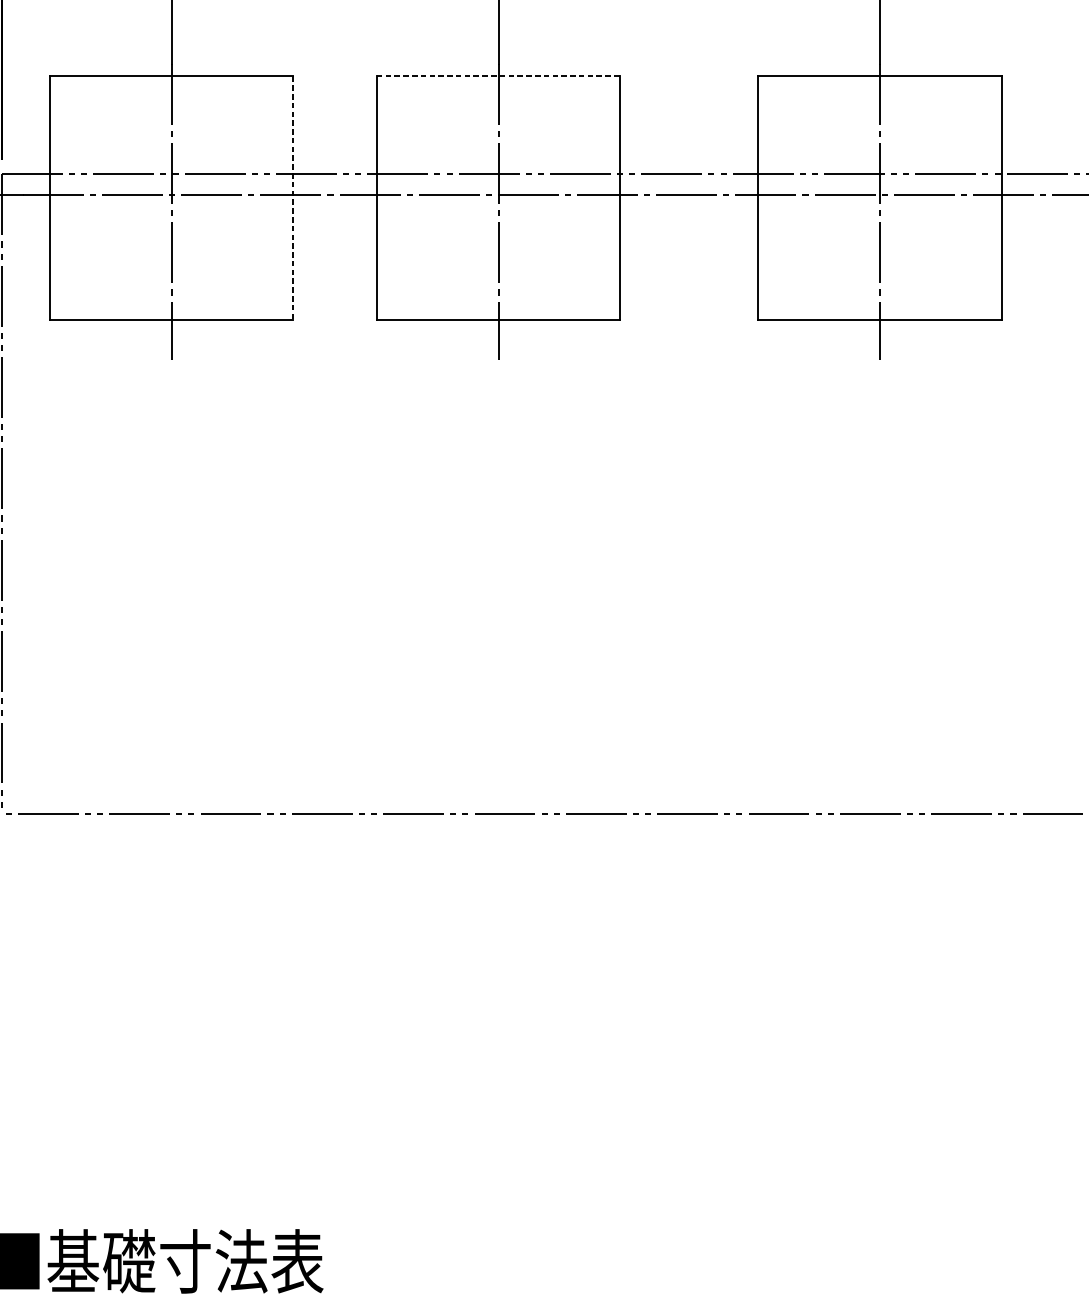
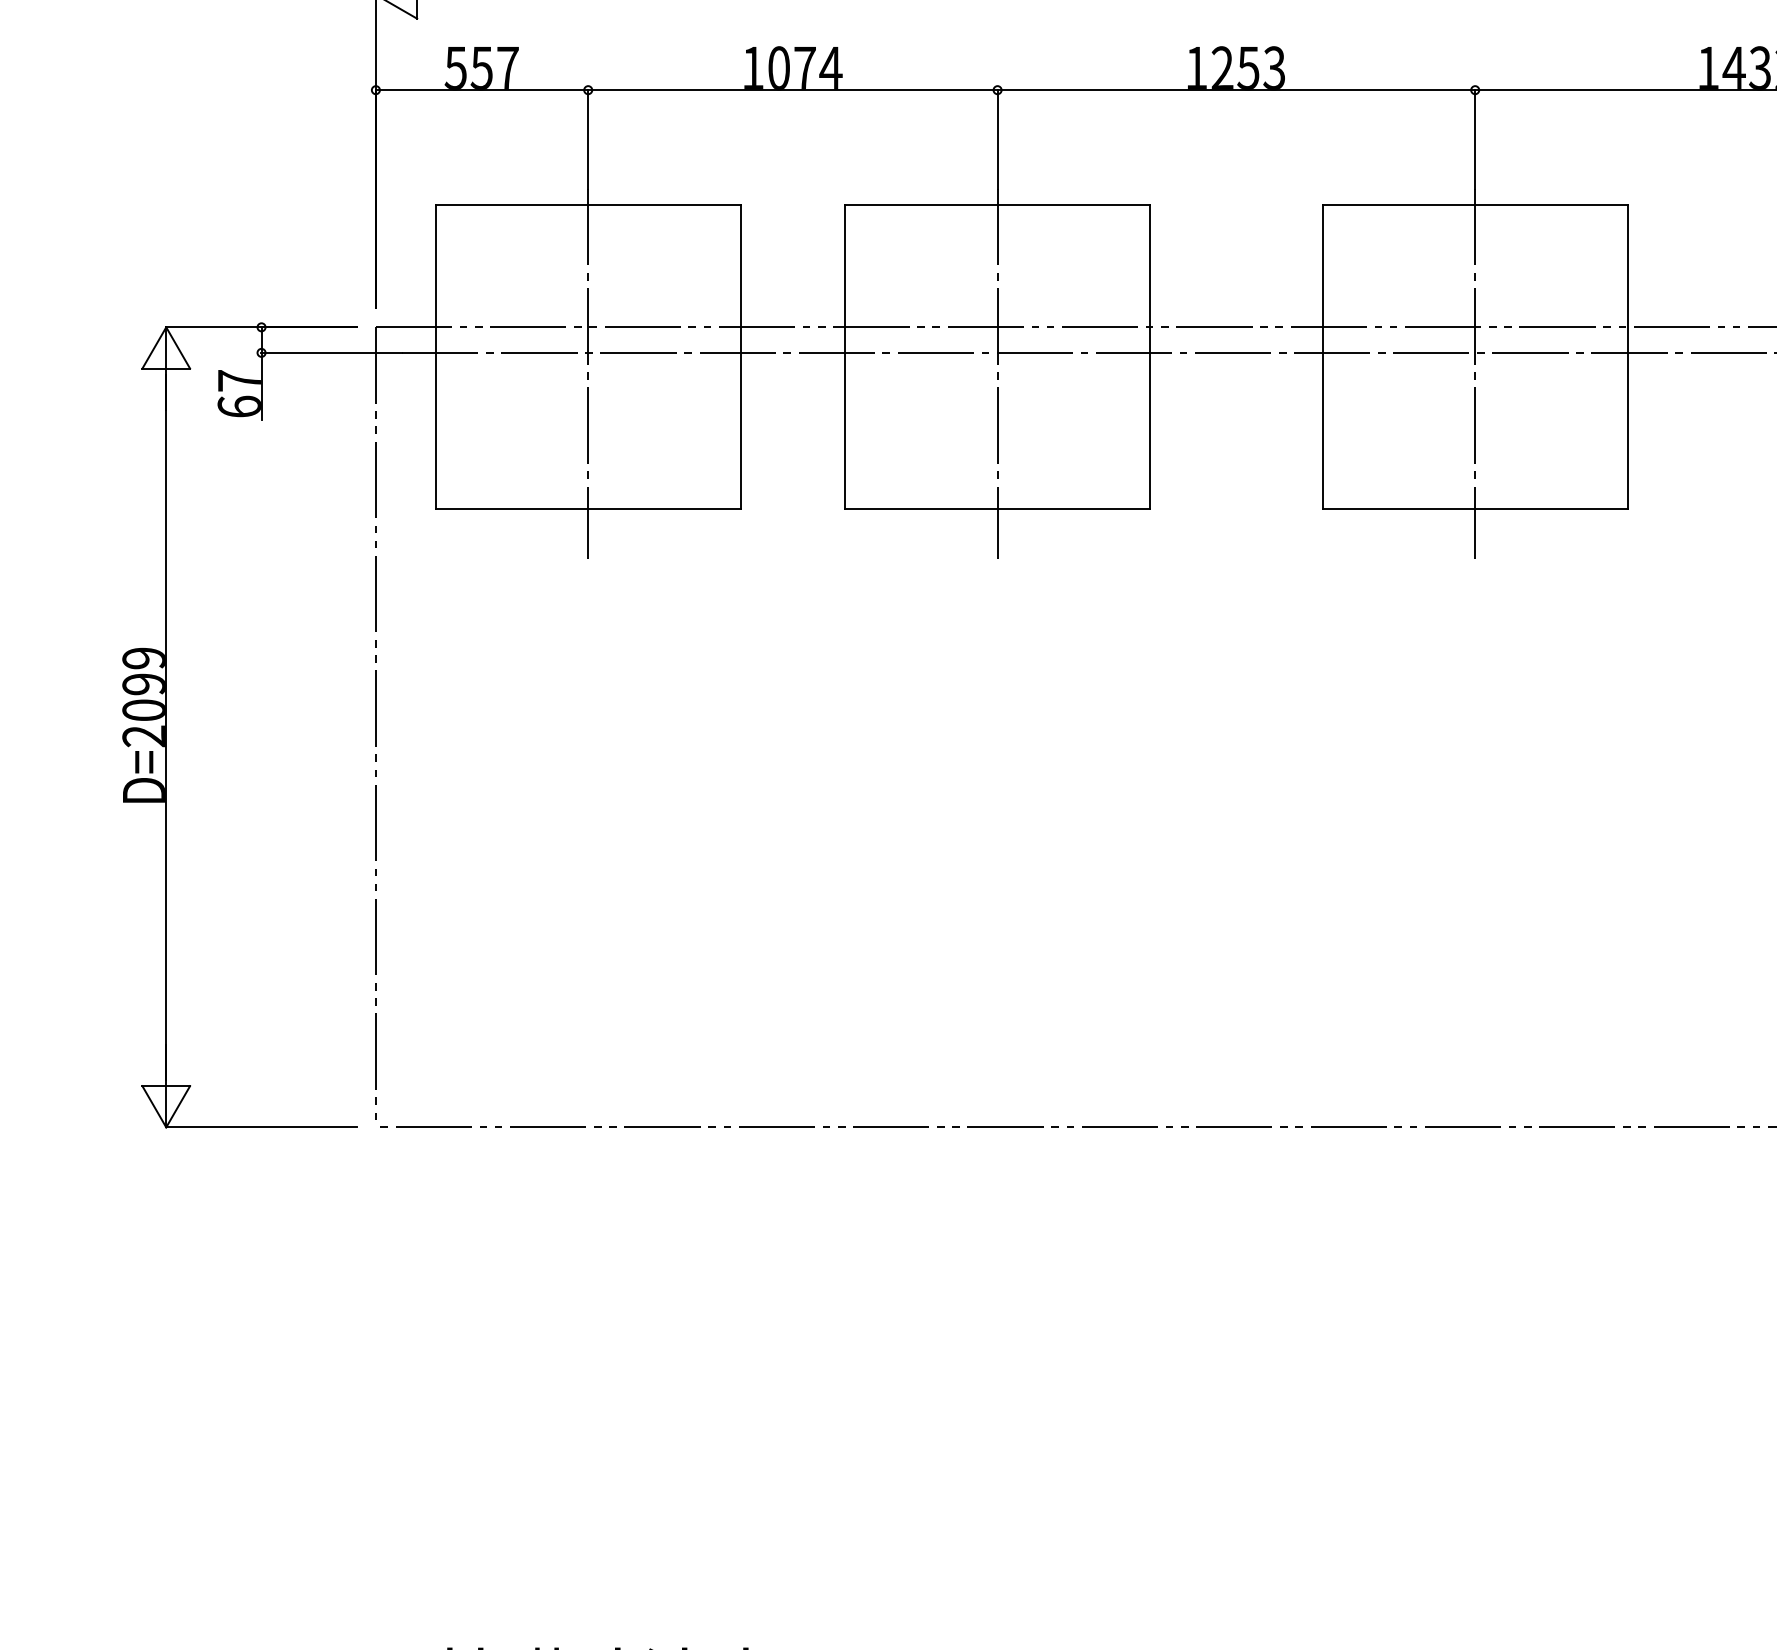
line: (499, 76) -> (998, 204), dashed -> solid
line: (293, 198) -> (740, 357), dashed -> solid

